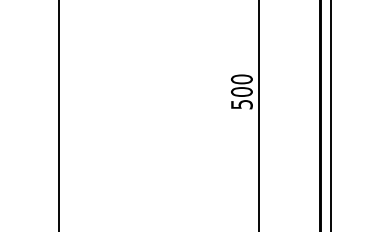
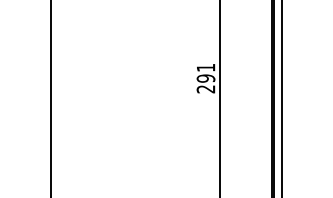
text: (241, 91) -> (205, 78), 500 -> 291

